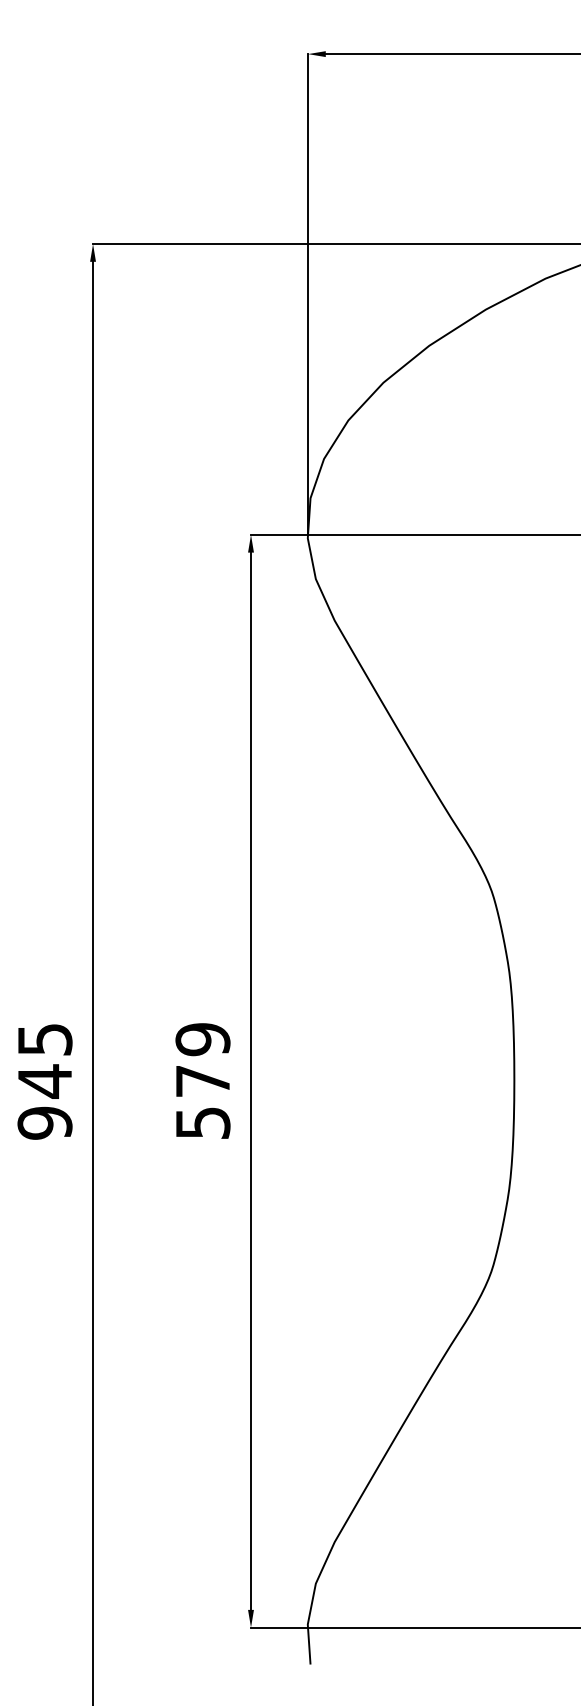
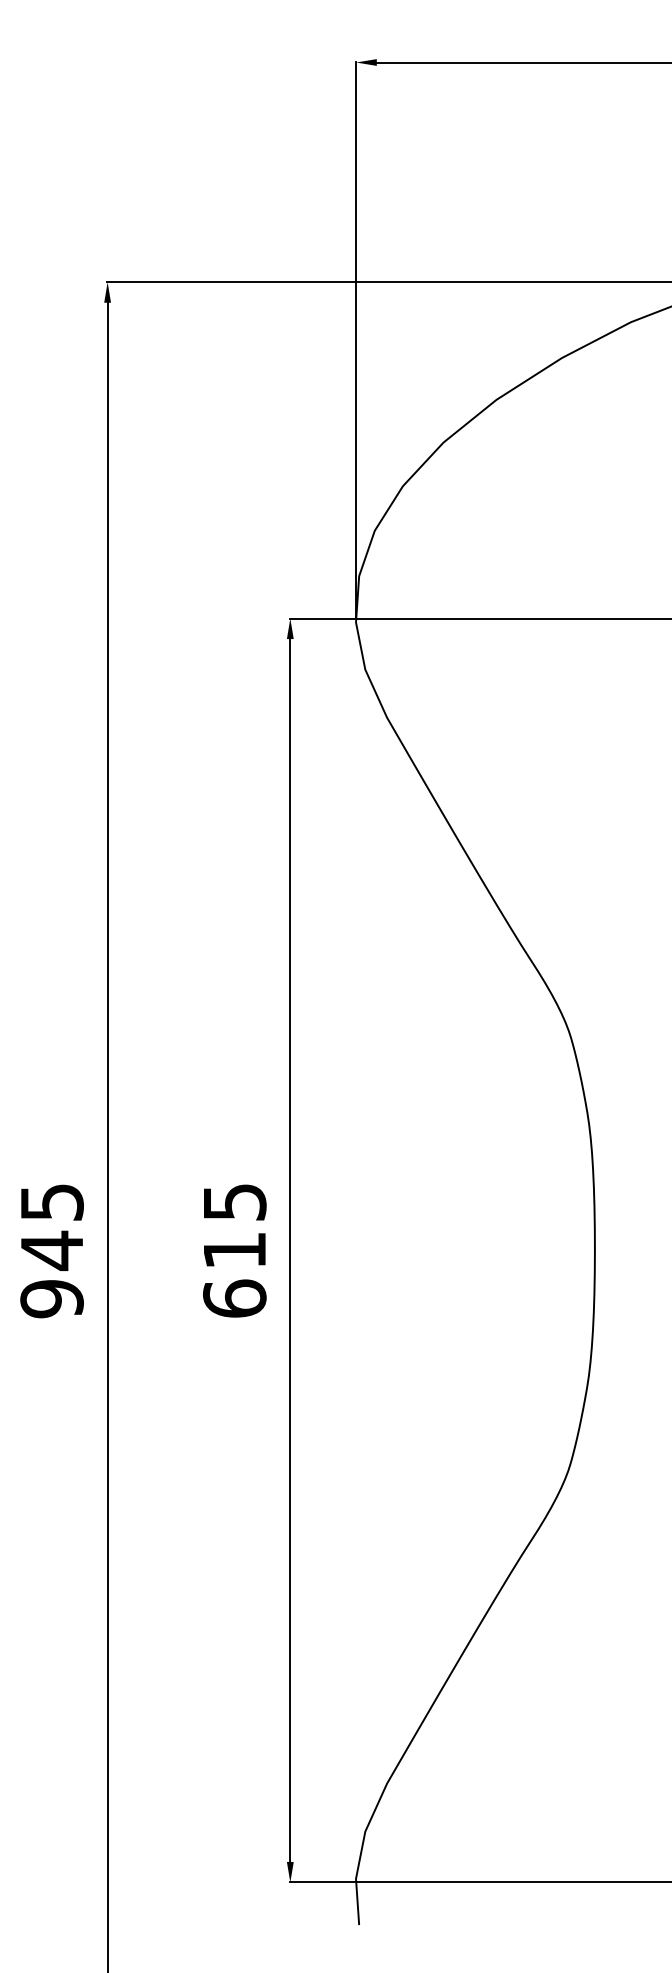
text: (202, 1081) -> (234, 1250), 579 -> 615

